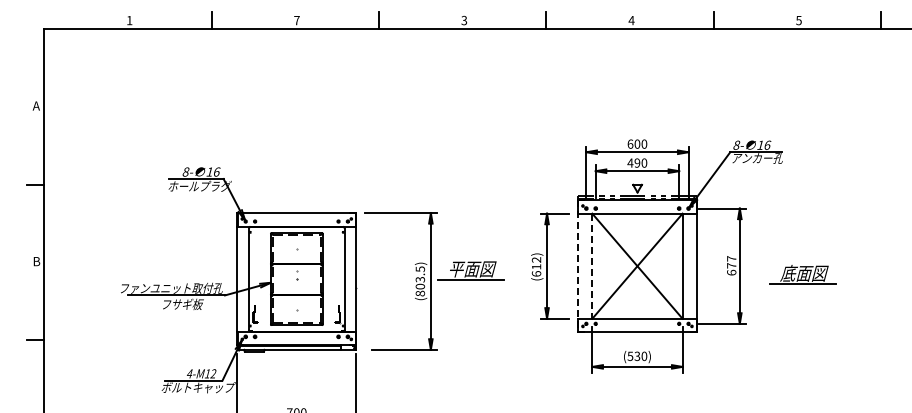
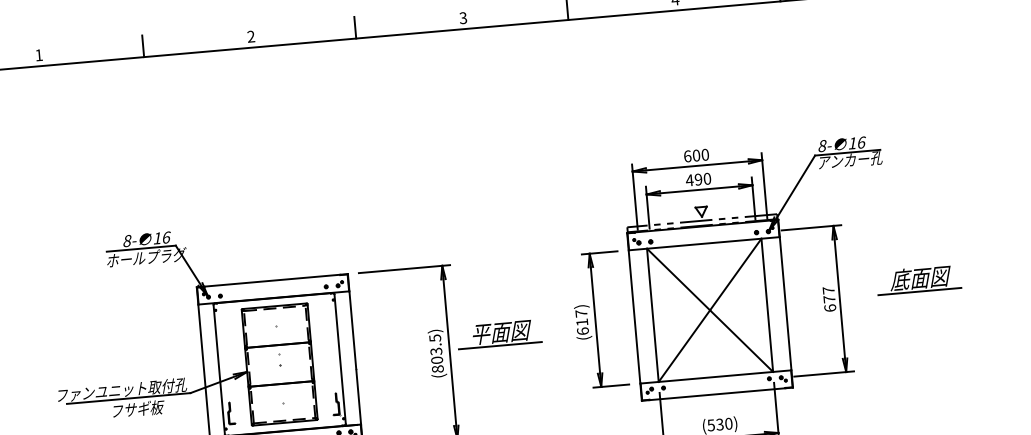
text: (296, 20) -> (250, 36), 7 -> 2
text: (536, 259) -> (581, 313), (612) -> (617)
line: (577, 266) -> (634, 317), dashed -> solid
line: (592, 266) -> (653, 315), dashed -> solid
part: (802, 274) -> (918, 279), moved

